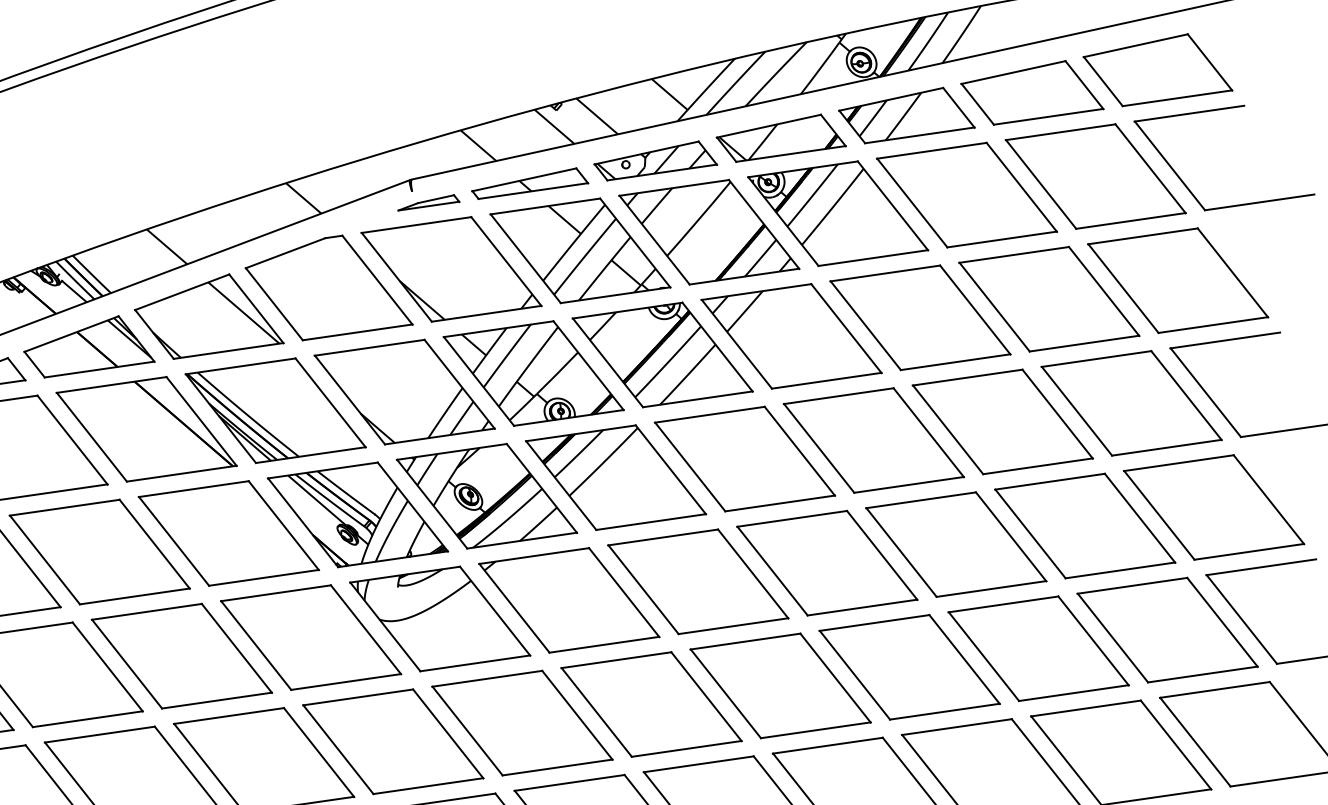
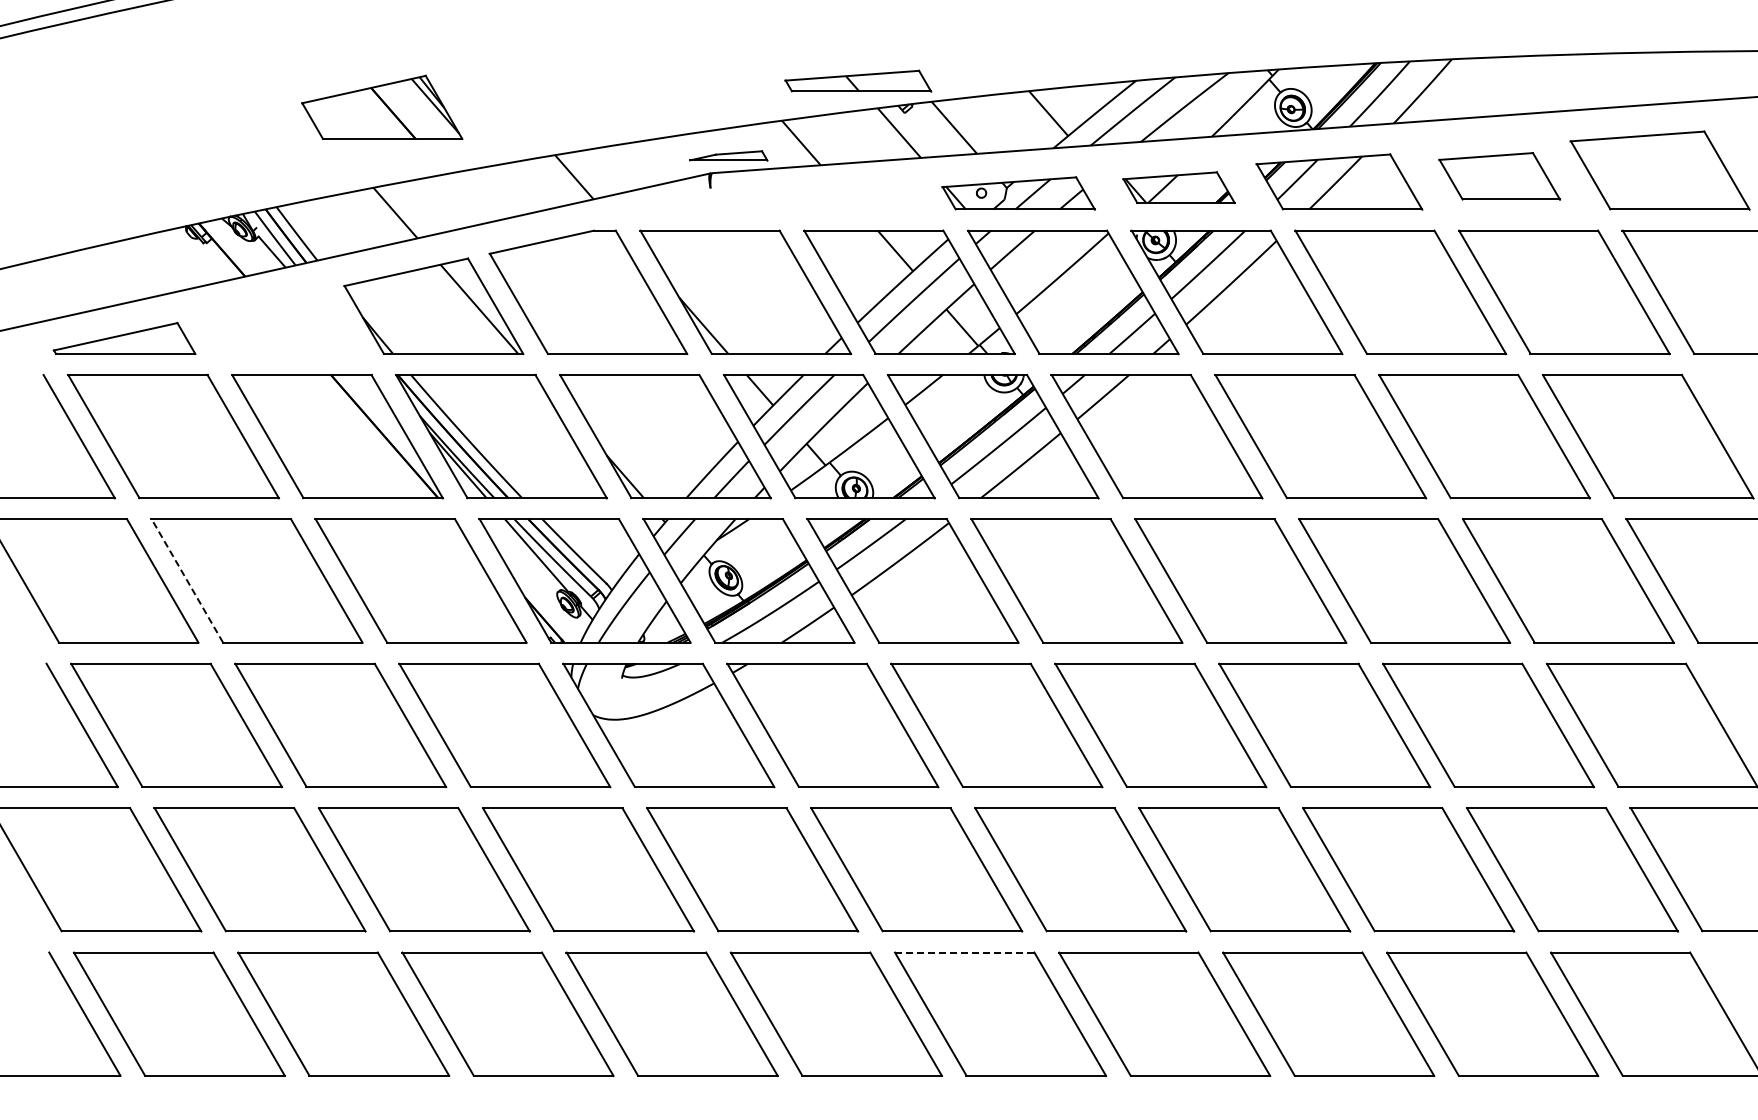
part: (1031, 92) -> (1499, 176), size x0.7
part: (780, 137) -> (1178, 187), size x0.7
part: (529, 182) -> (858, 80), moved
part: (428, 202) -> (728, 155), moved
part: (88, 346) -> (382, 107), moved
line: (45, 559) -> (187, 580), solid -> dashed
line: (698, 764) -> (964, 952), solid -> dashed

